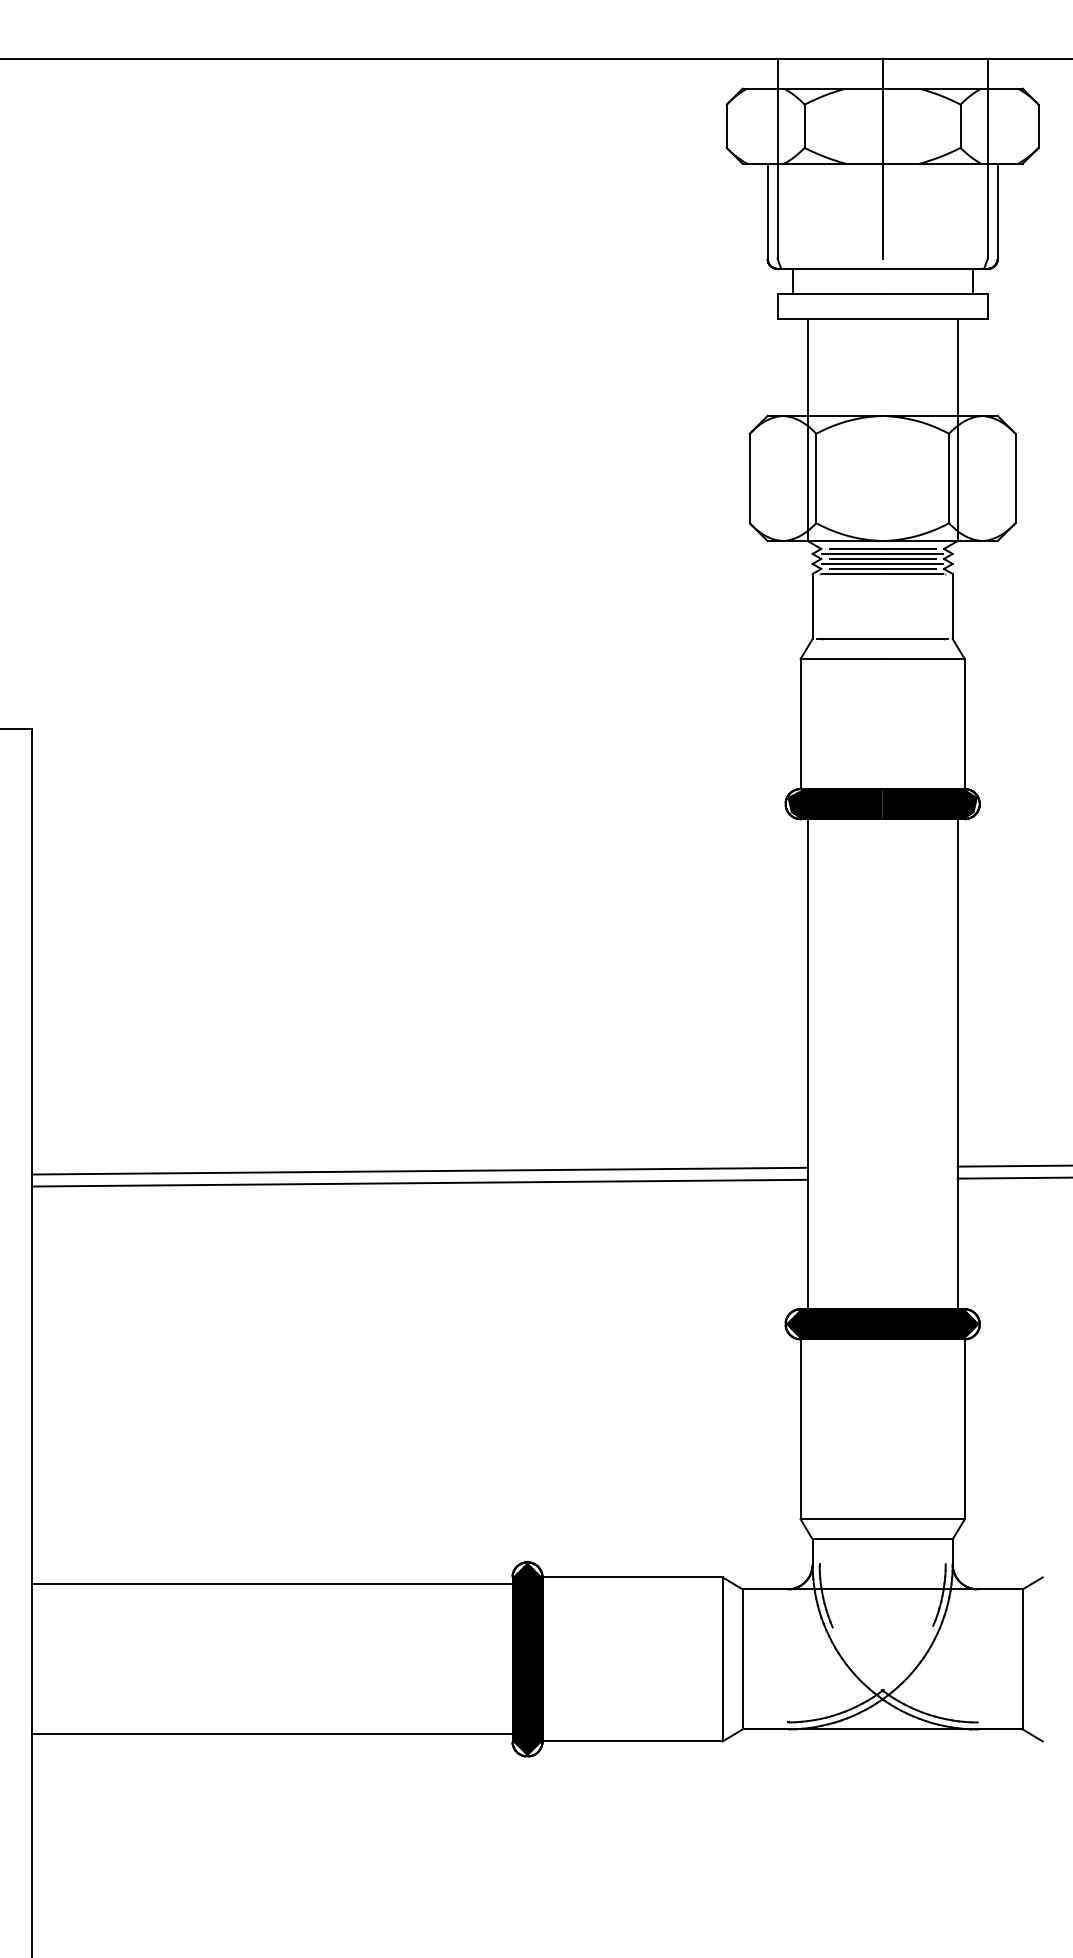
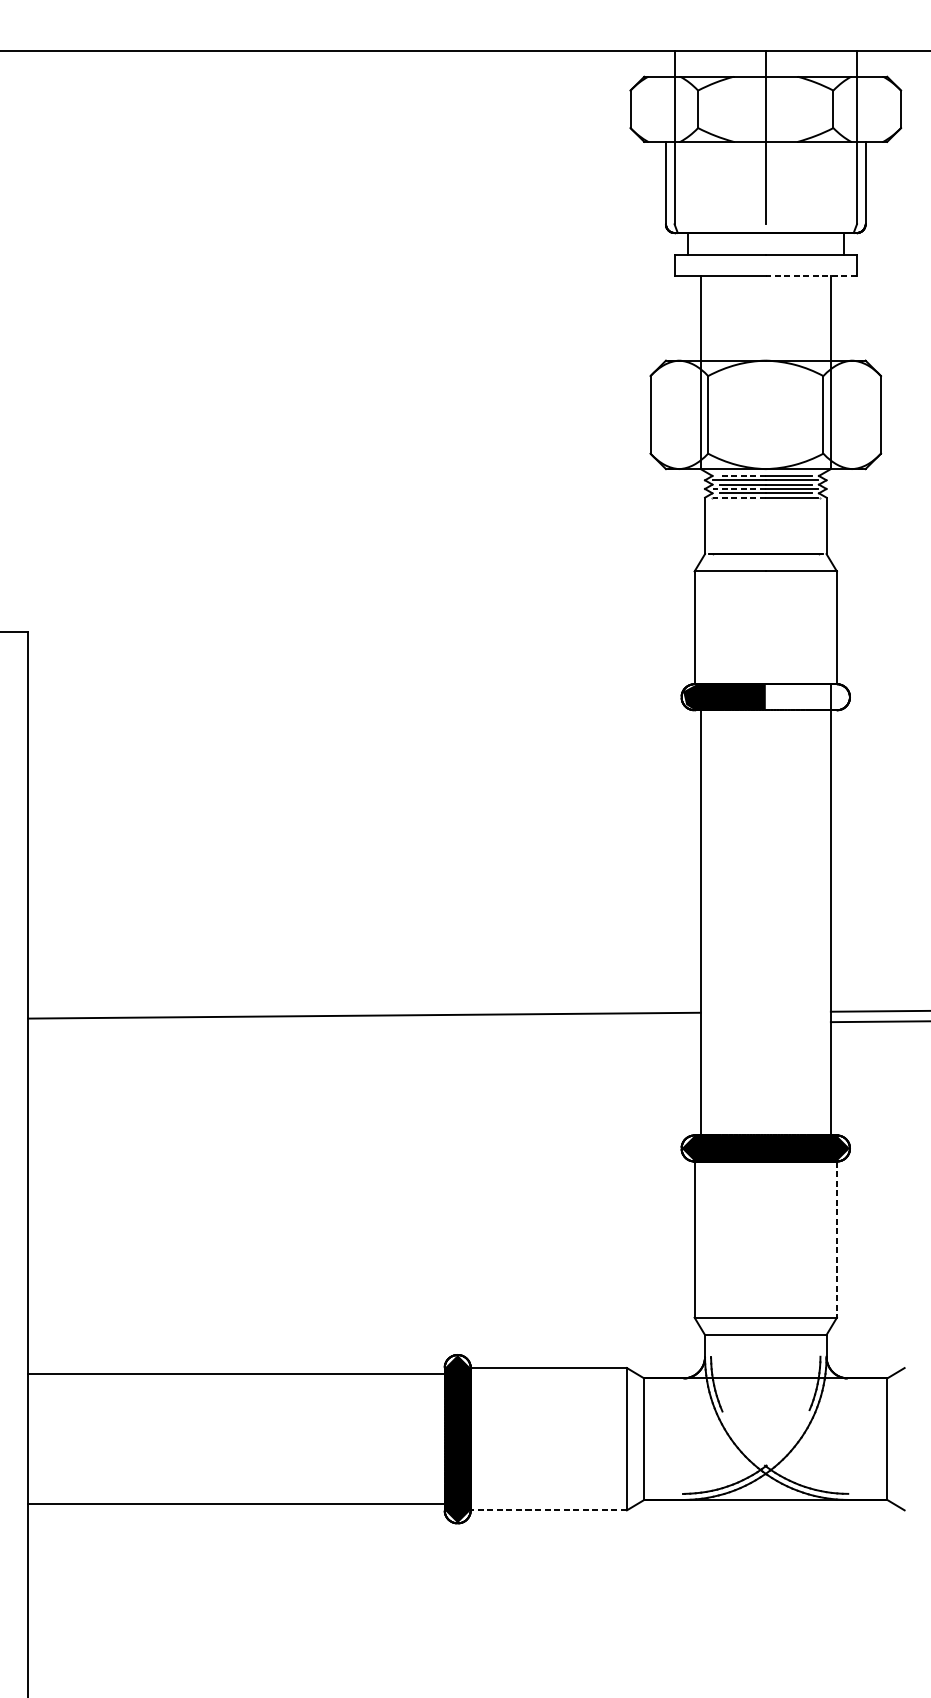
line: (935, 318) -> (811, 276), solid -> dashed
line: (856, 548) -> (743, 475), solid -> dashed
line: (851, 563) -> (738, 488), solid -> dashed
line: (851, 573) -> (738, 497), solid -> dashed
fill: (929, 804) -> (806, 697), removed
line: (419, 1182) -> (364, 1025), removed
line: (964, 1429) -> (836, 1239), solid -> dashed
line: (632, 1741) -> (548, 1510), solid -> dashed

